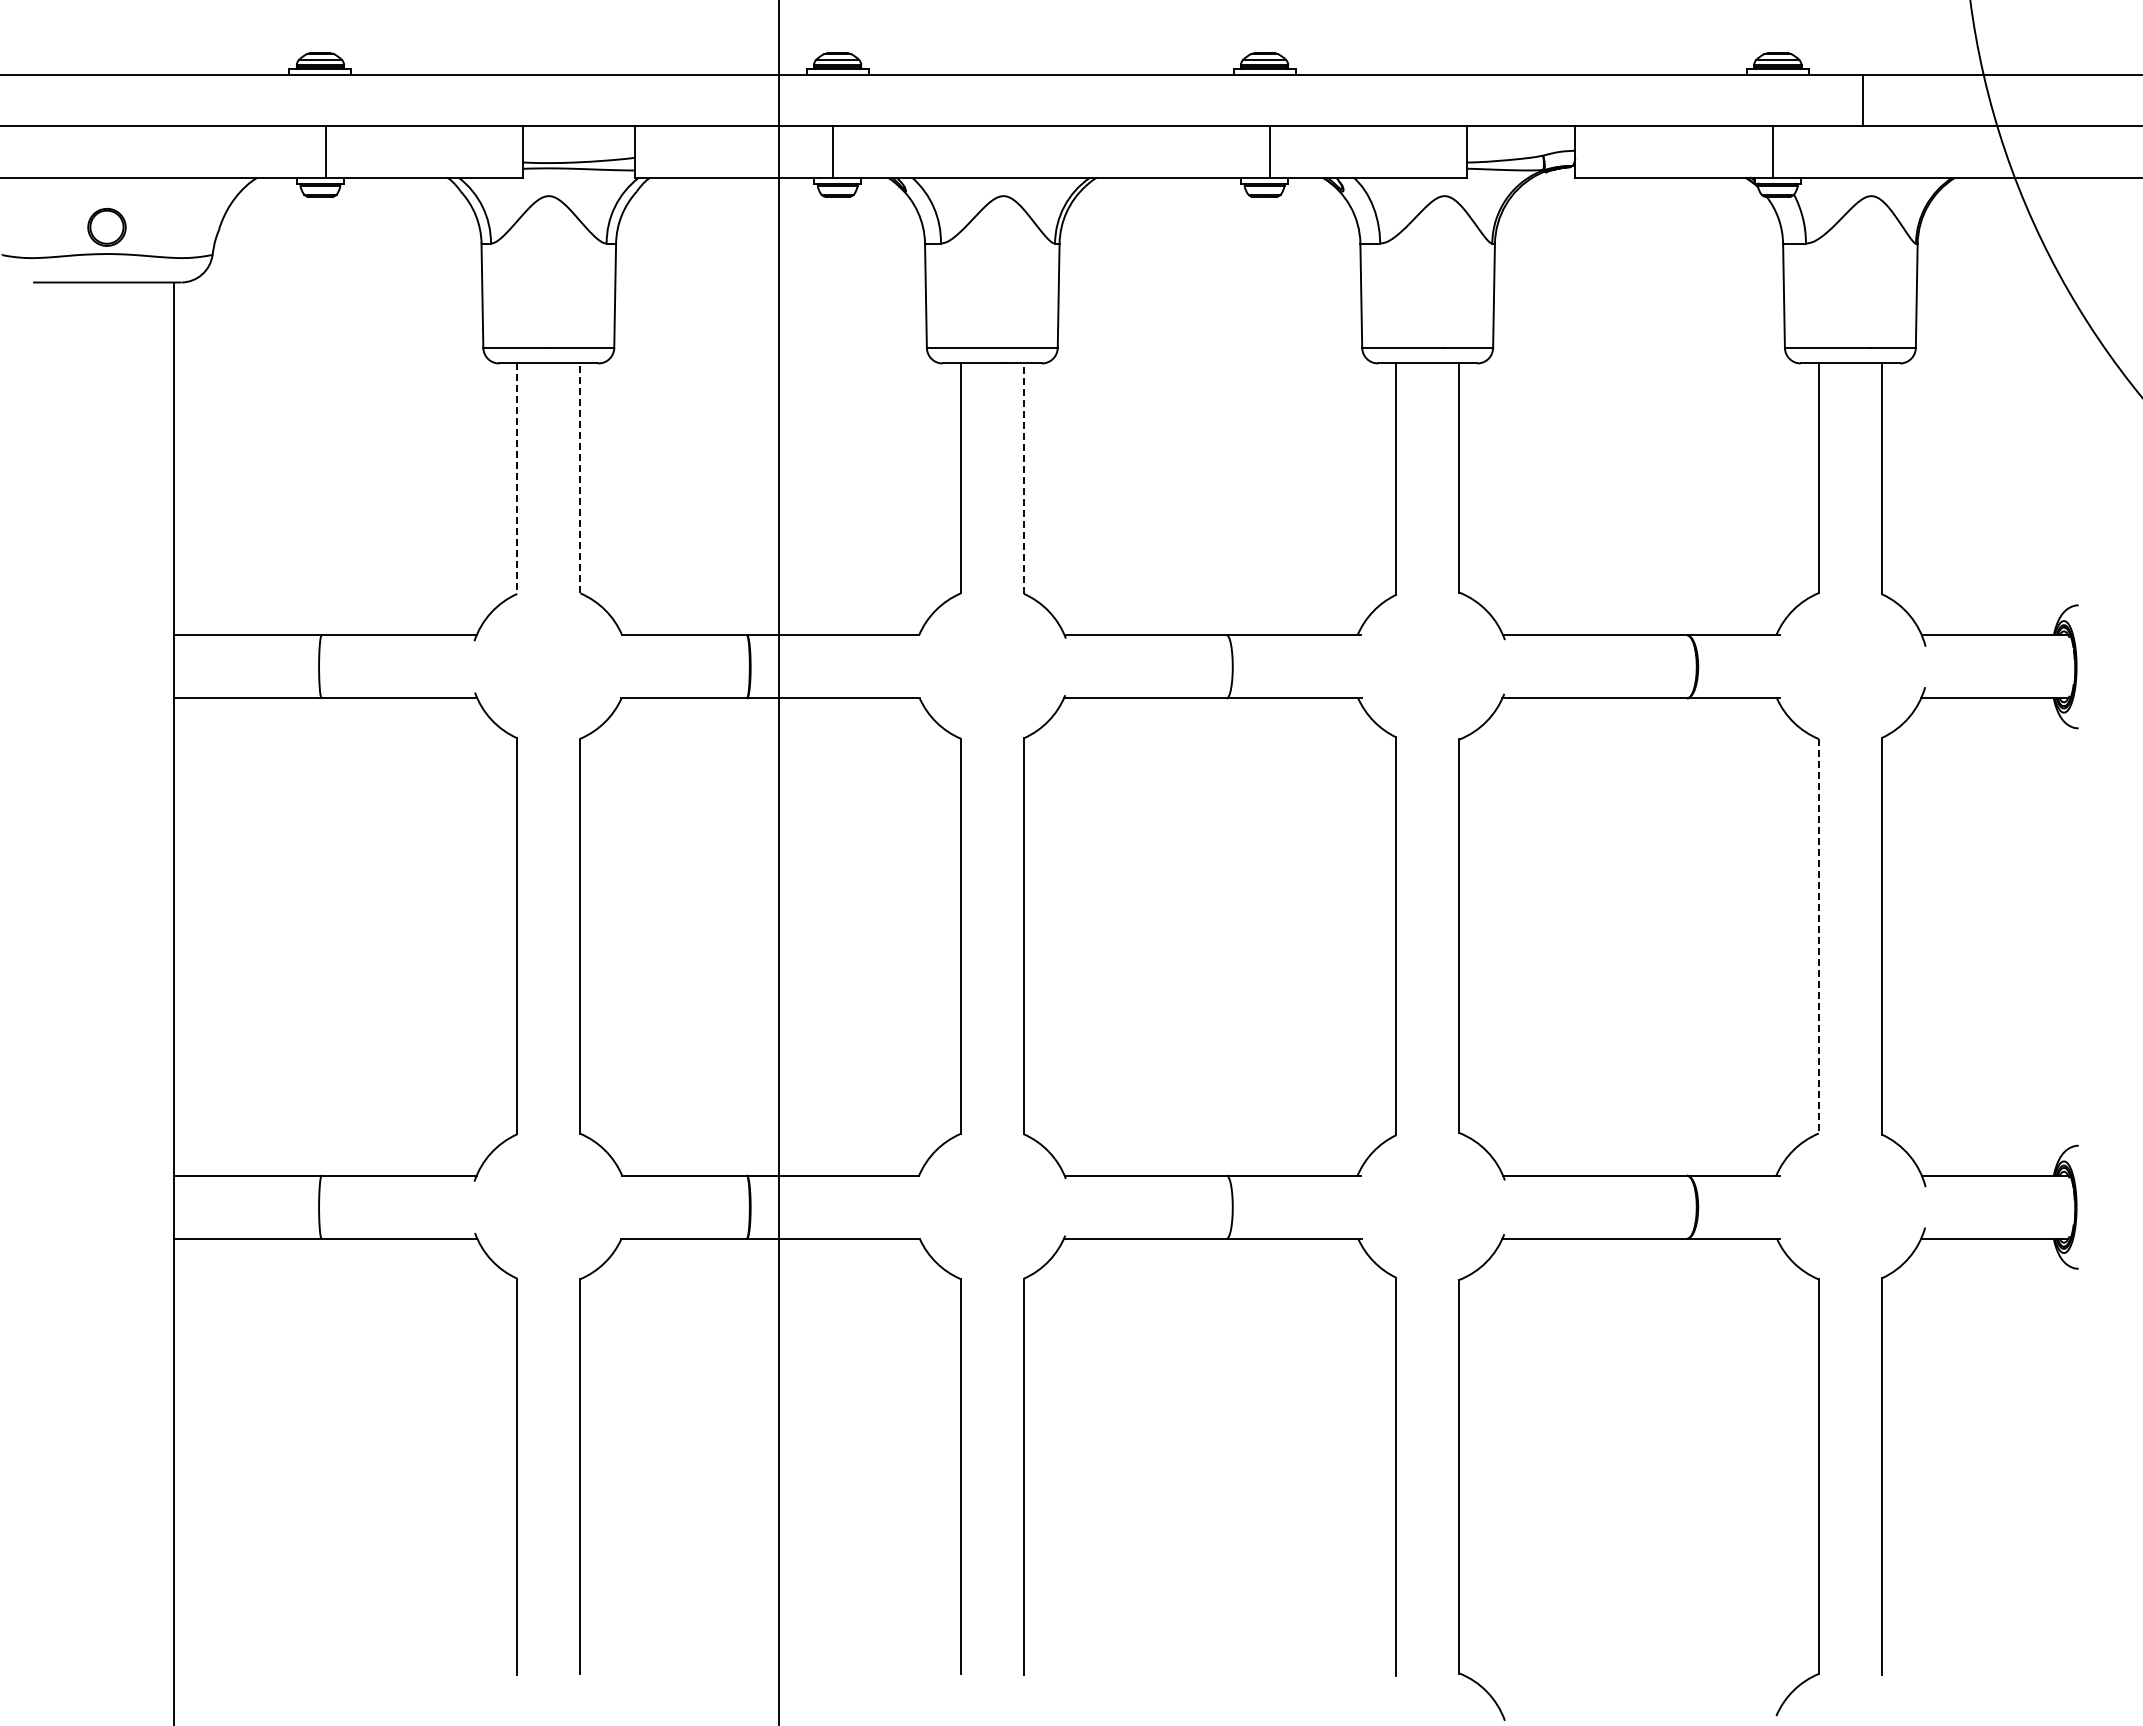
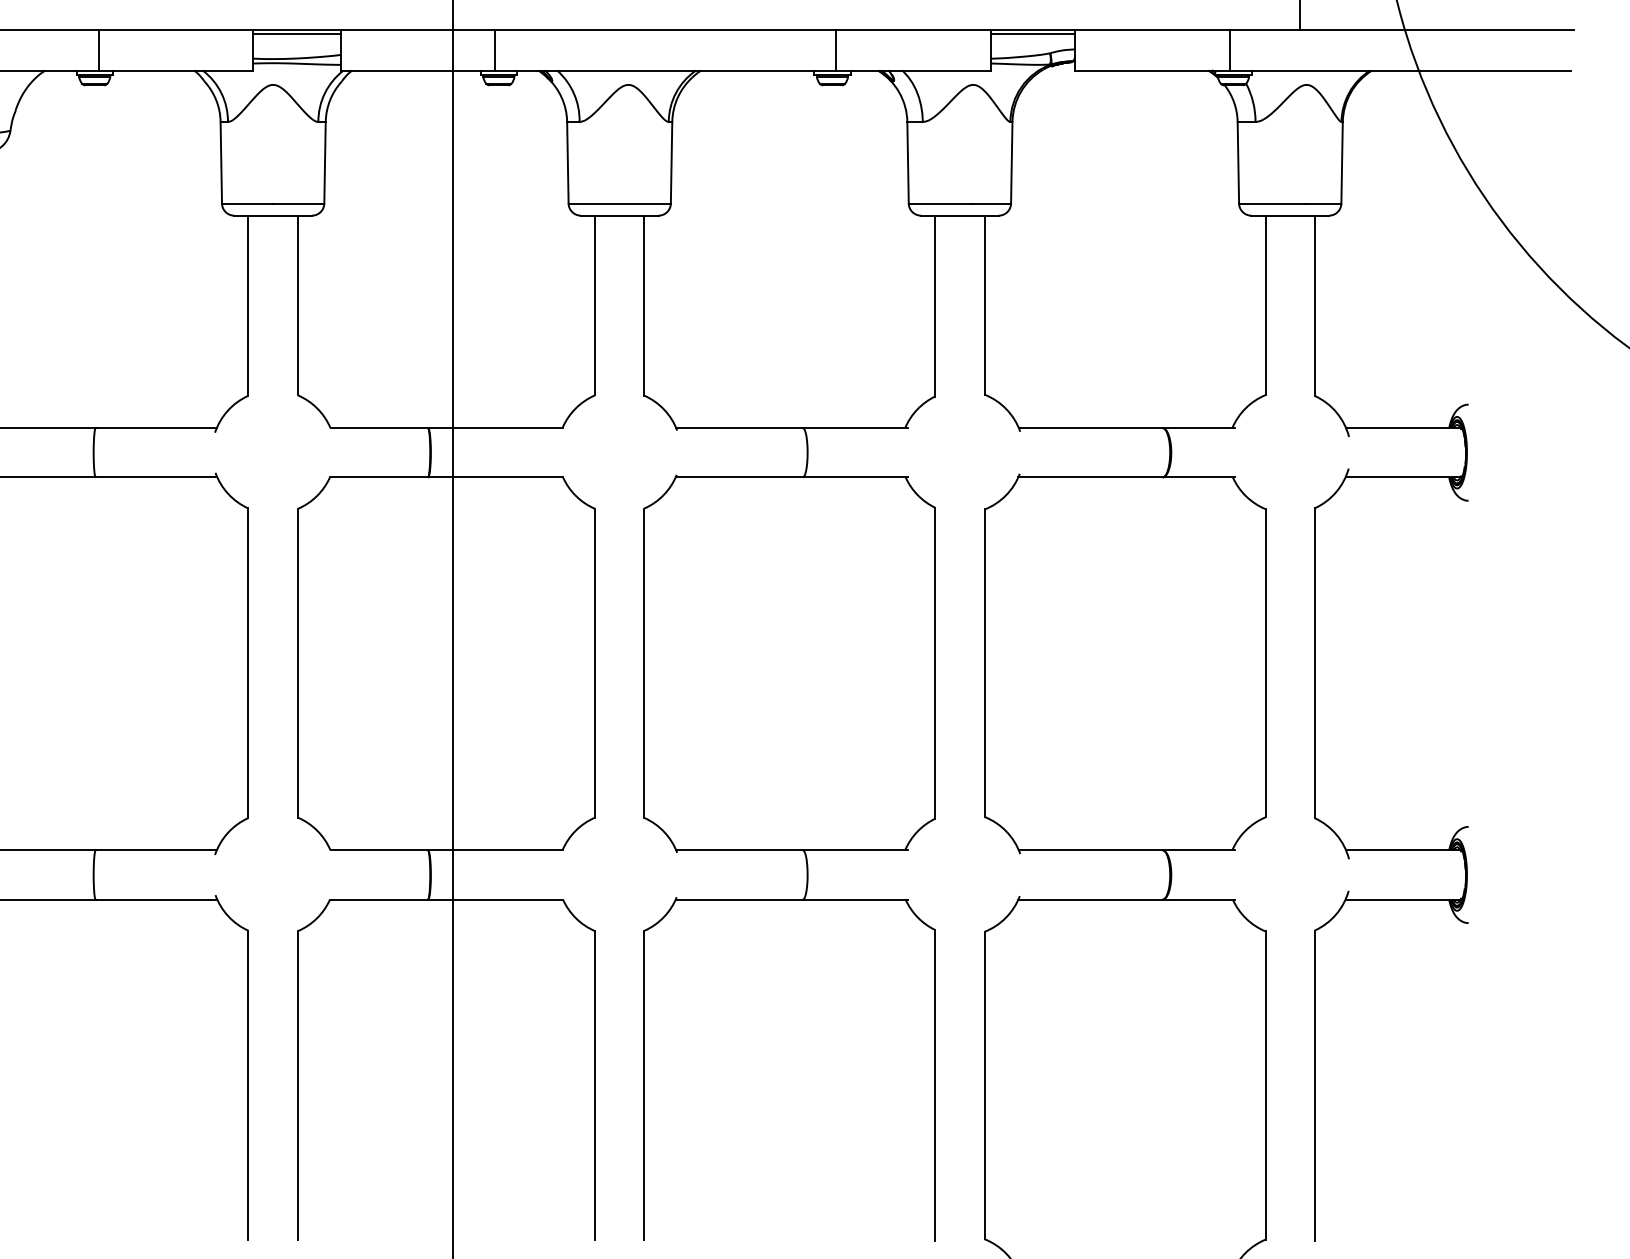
line: (579, 130) -> (297, 33), added
line: (1521, 130) -> (1033, 33), added
line: (580, 478) -> (297, 305), dashed -> solid
line: (1023, 478) -> (644, 305), dashed -> solid
line: (517, 479) -> (248, 306), dashed -> solid
line: (1818, 936) -> (1265, 663), dashed -> solid

